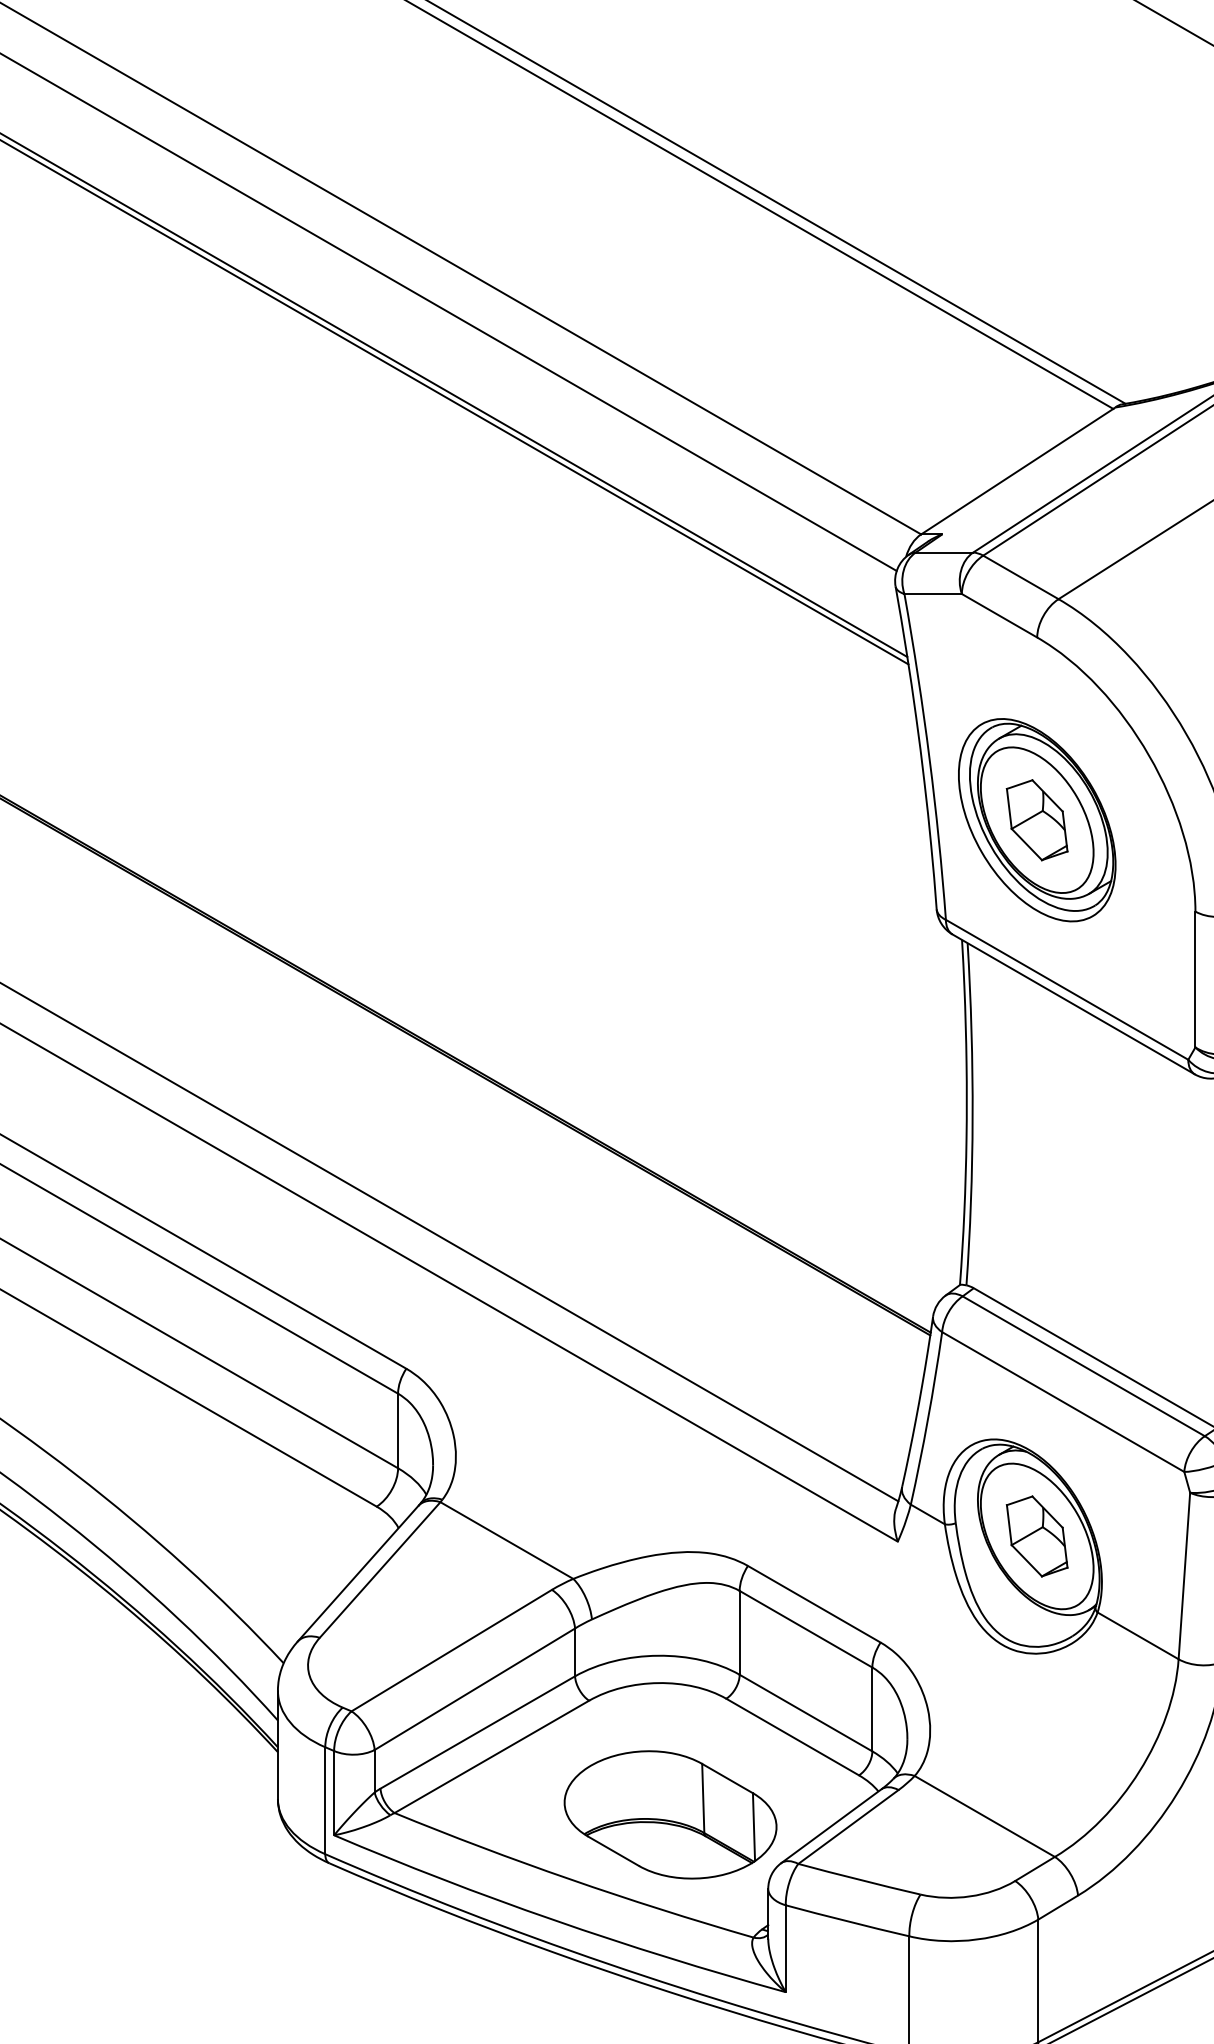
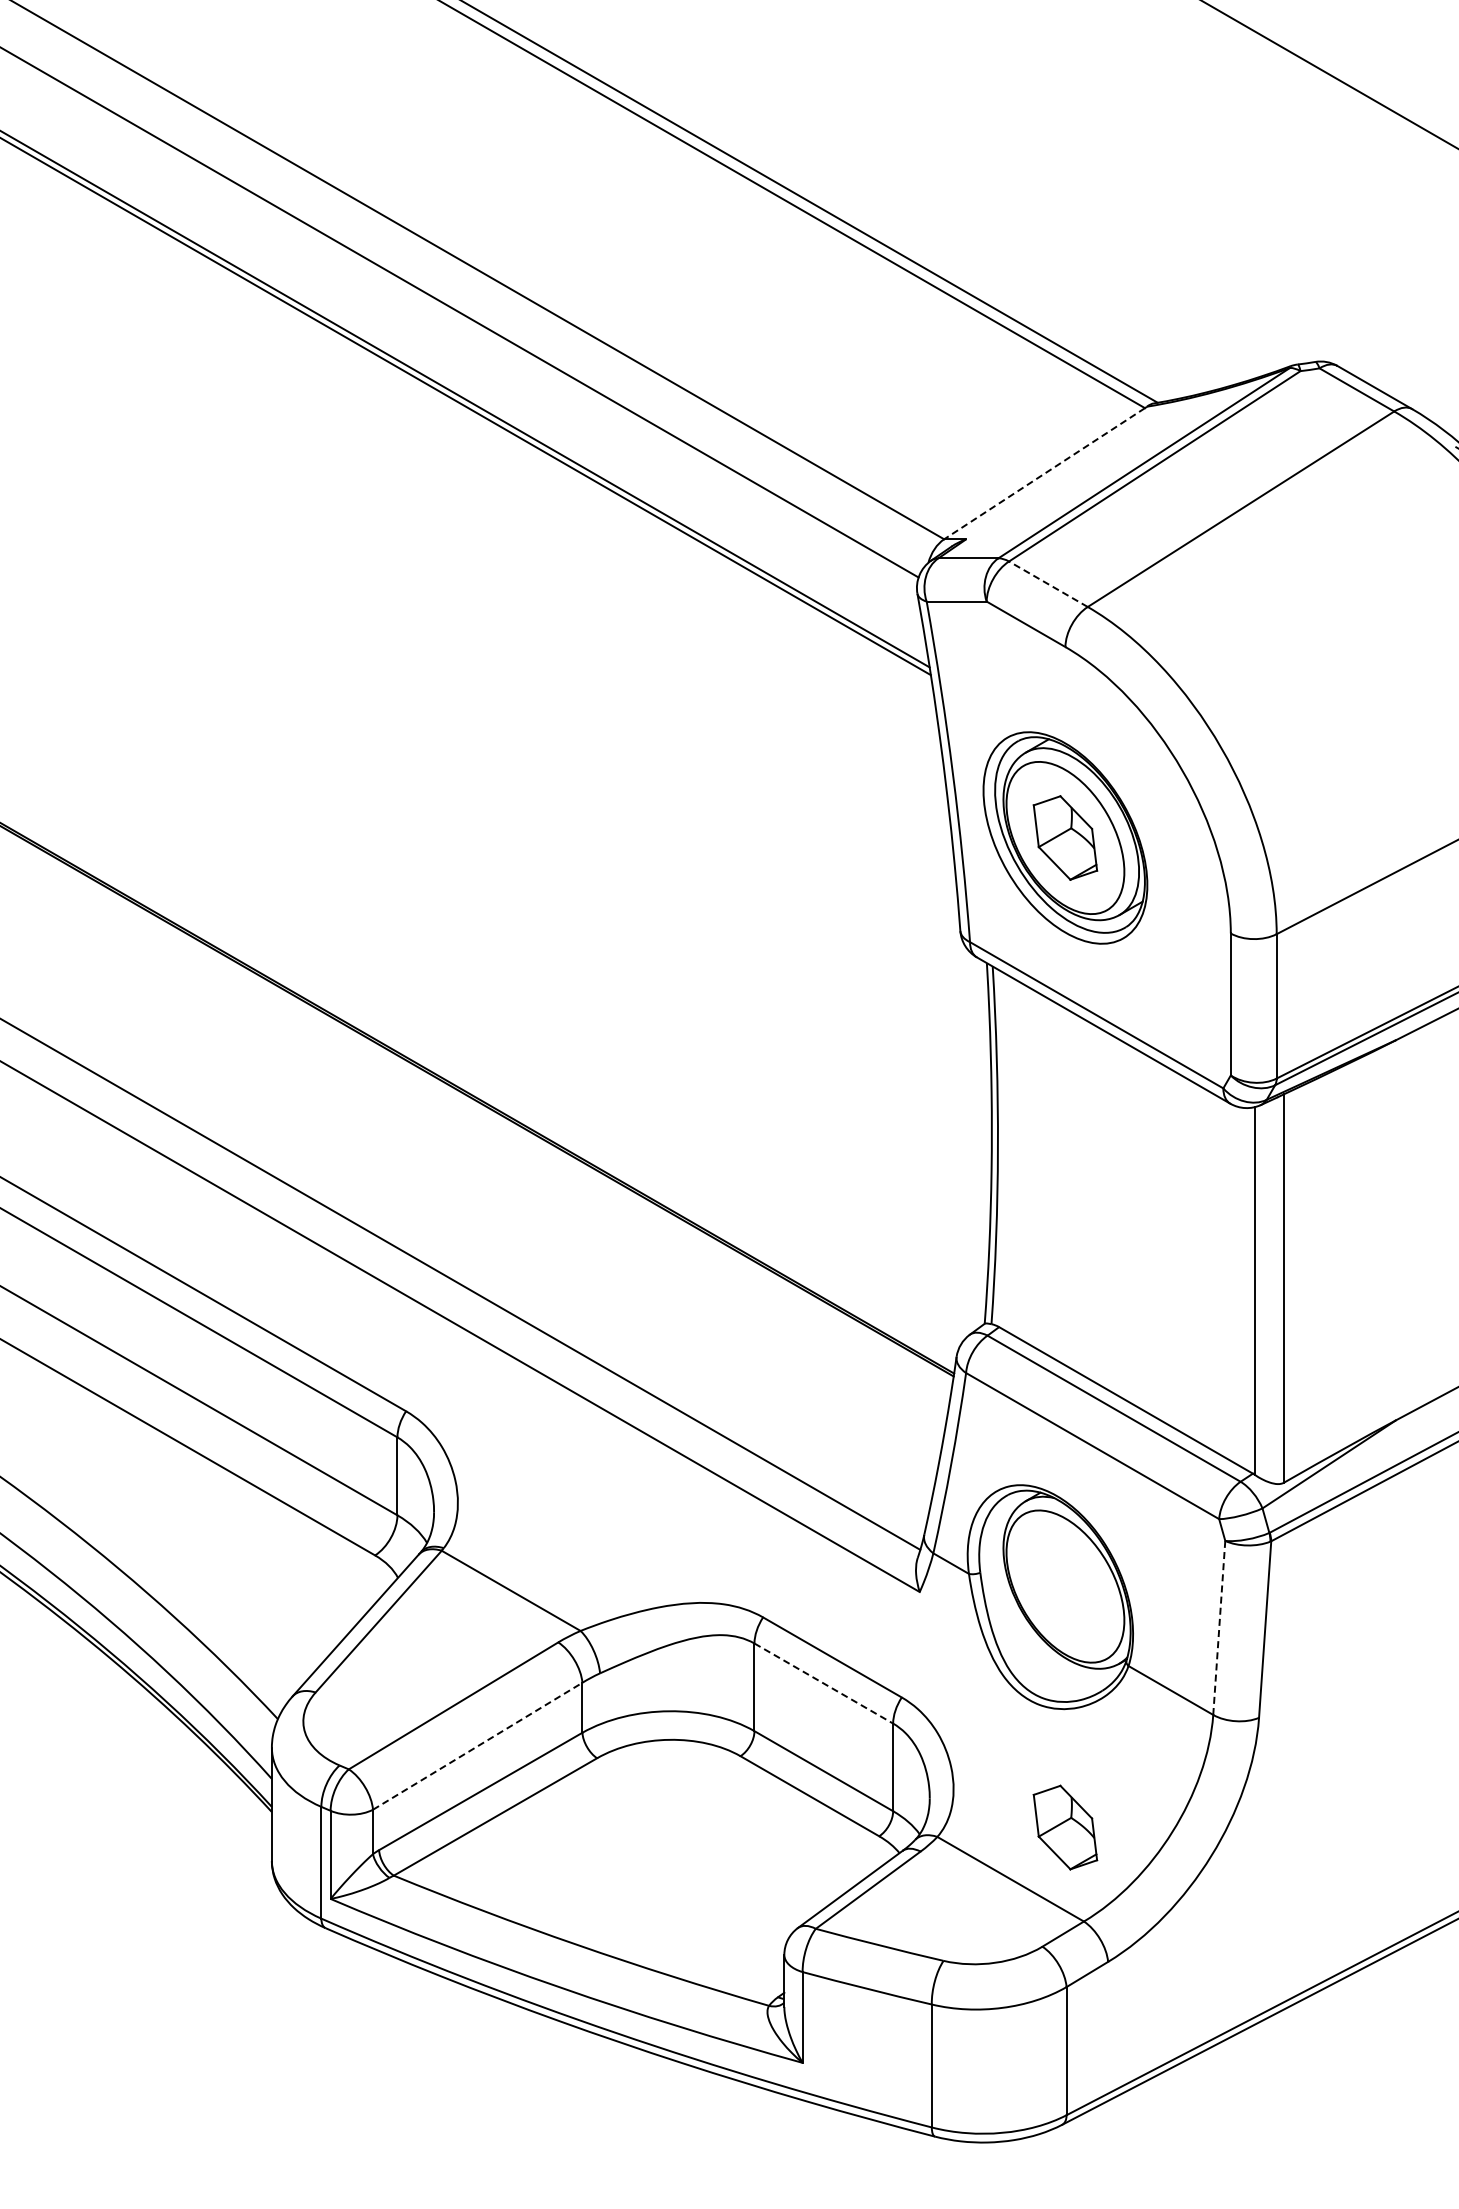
line: (1017, 471) -> (1044, 473), solid -> dashed
line: (1020, 577) -> (1047, 584), solid -> dashed
part: (1037, 1536) -> (1065, 1827), moved
line: (1184, 1576) -> (1219, 1628), solid -> dashed
line: (806, 1629) -> (824, 1683), solid -> dashed
line: (475, 1689) -> (478, 1746), solid -> dashed
part: (669, 1814) -> (681, 1877), removed

